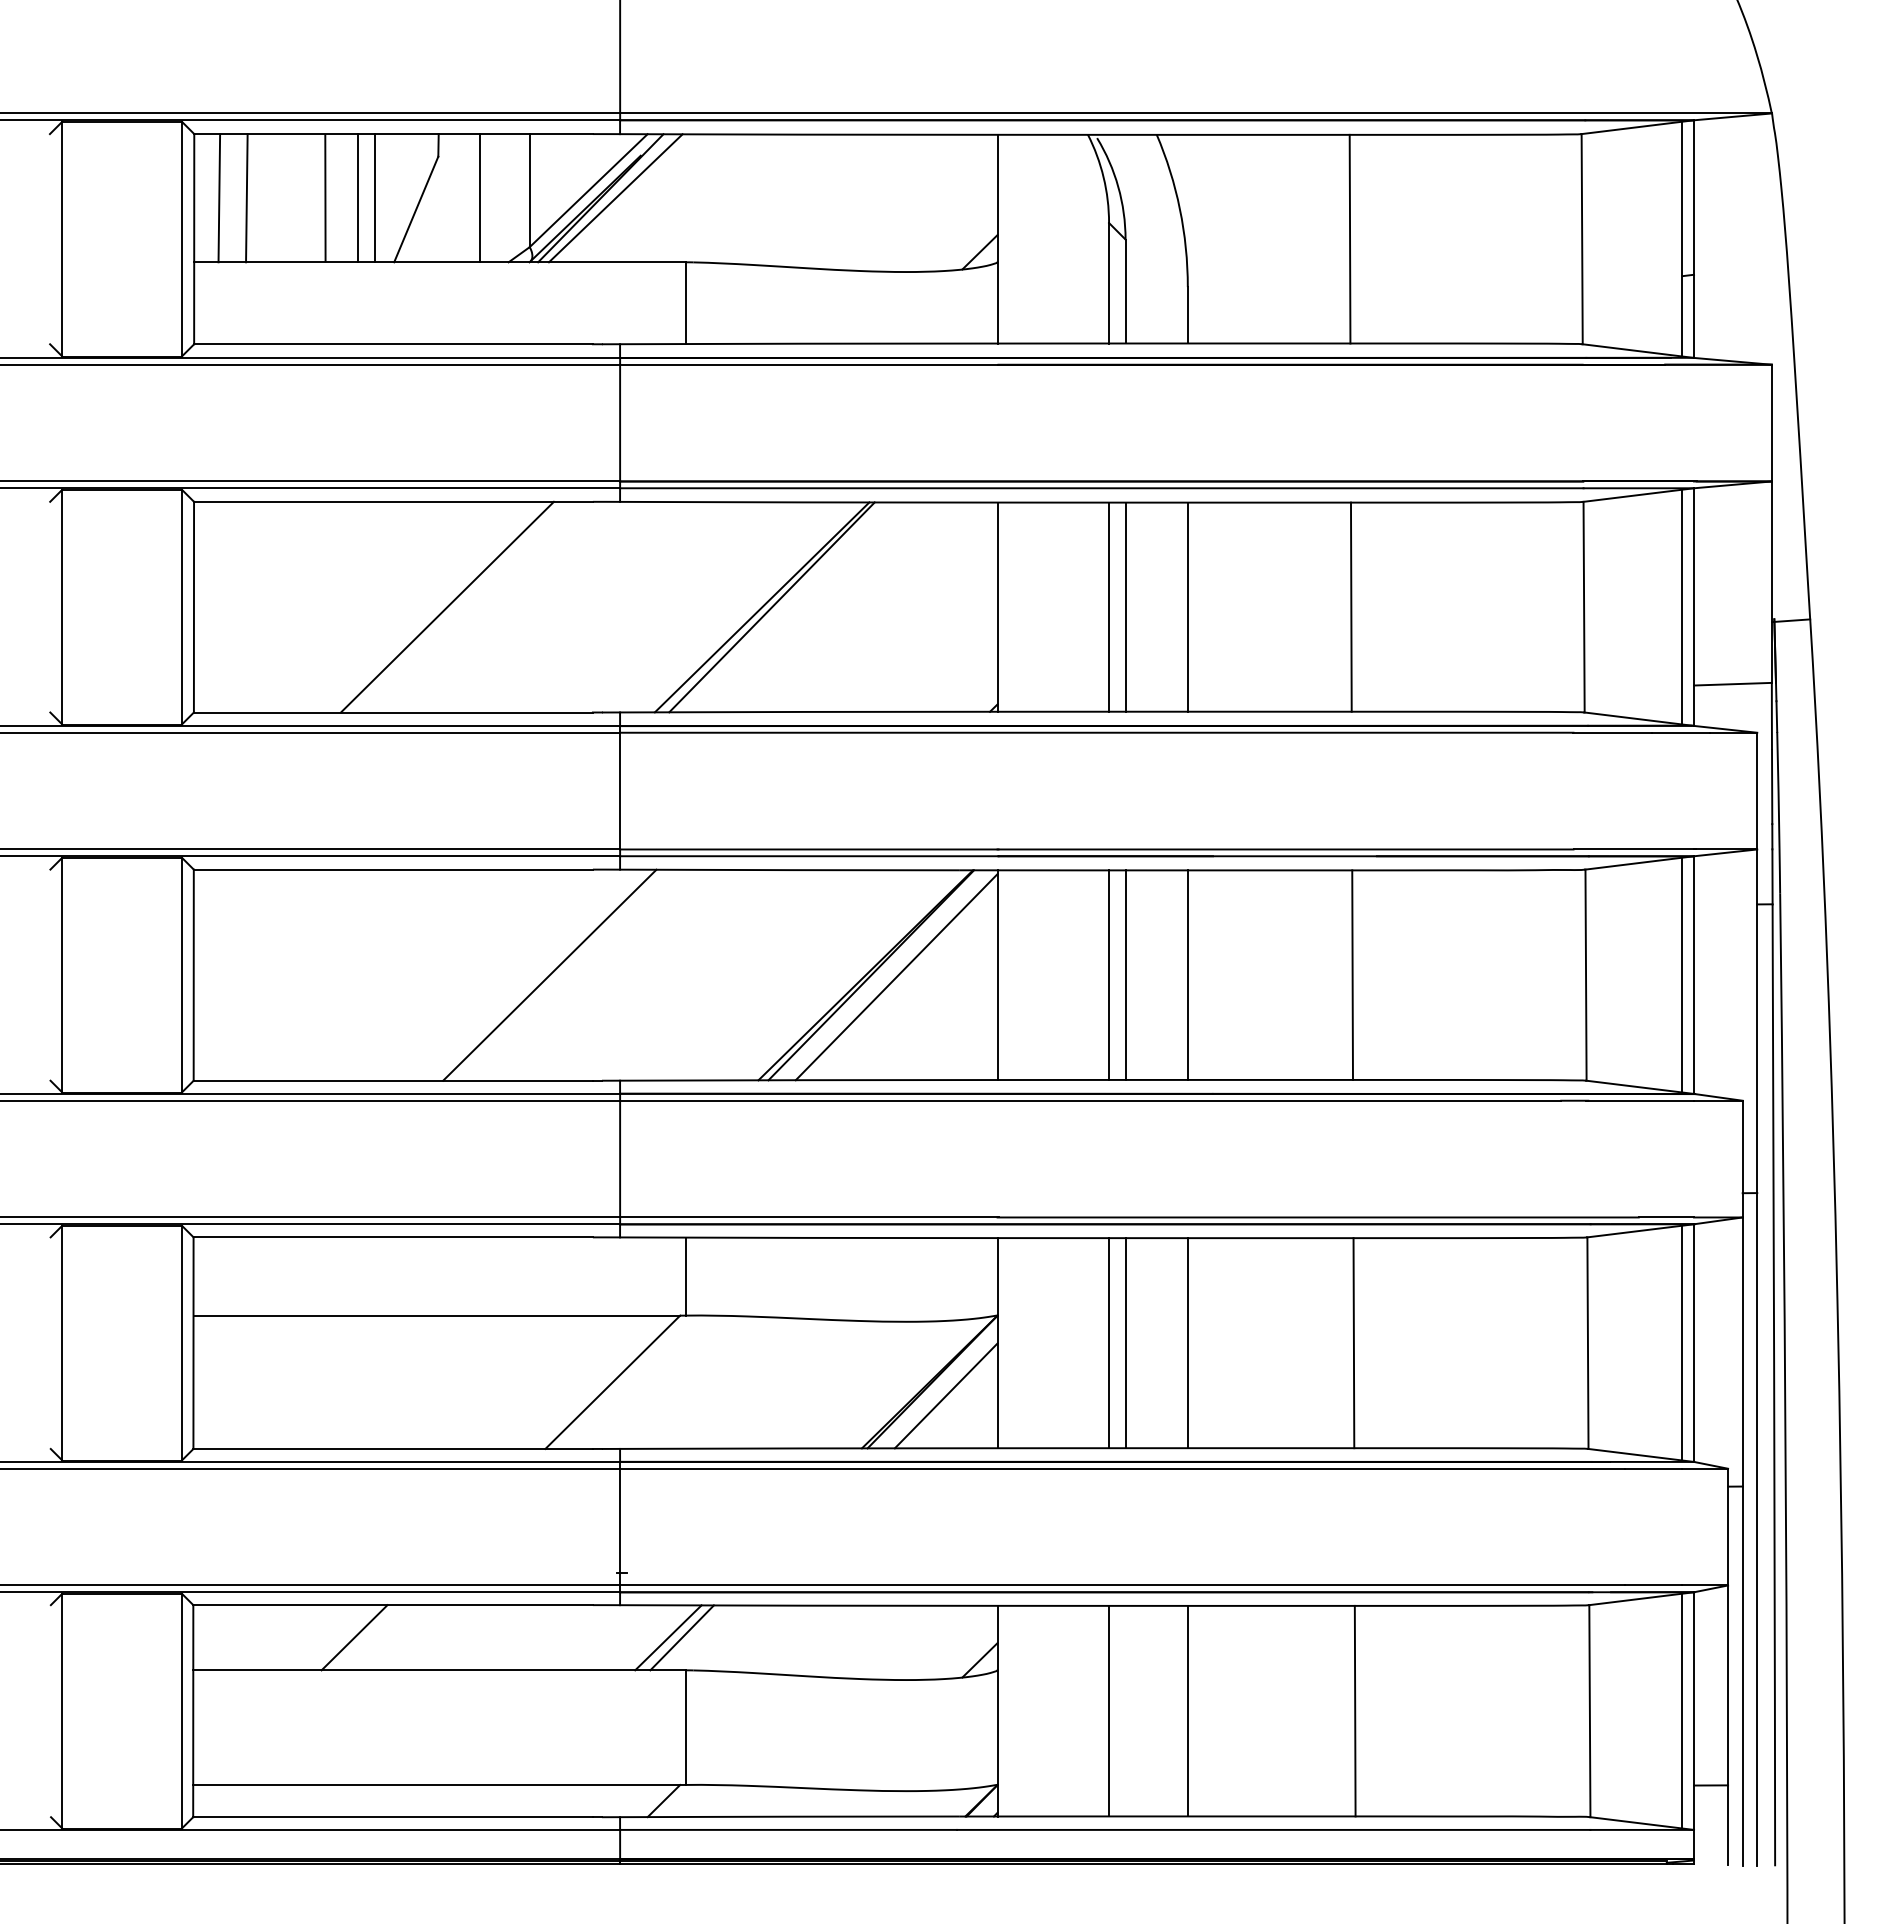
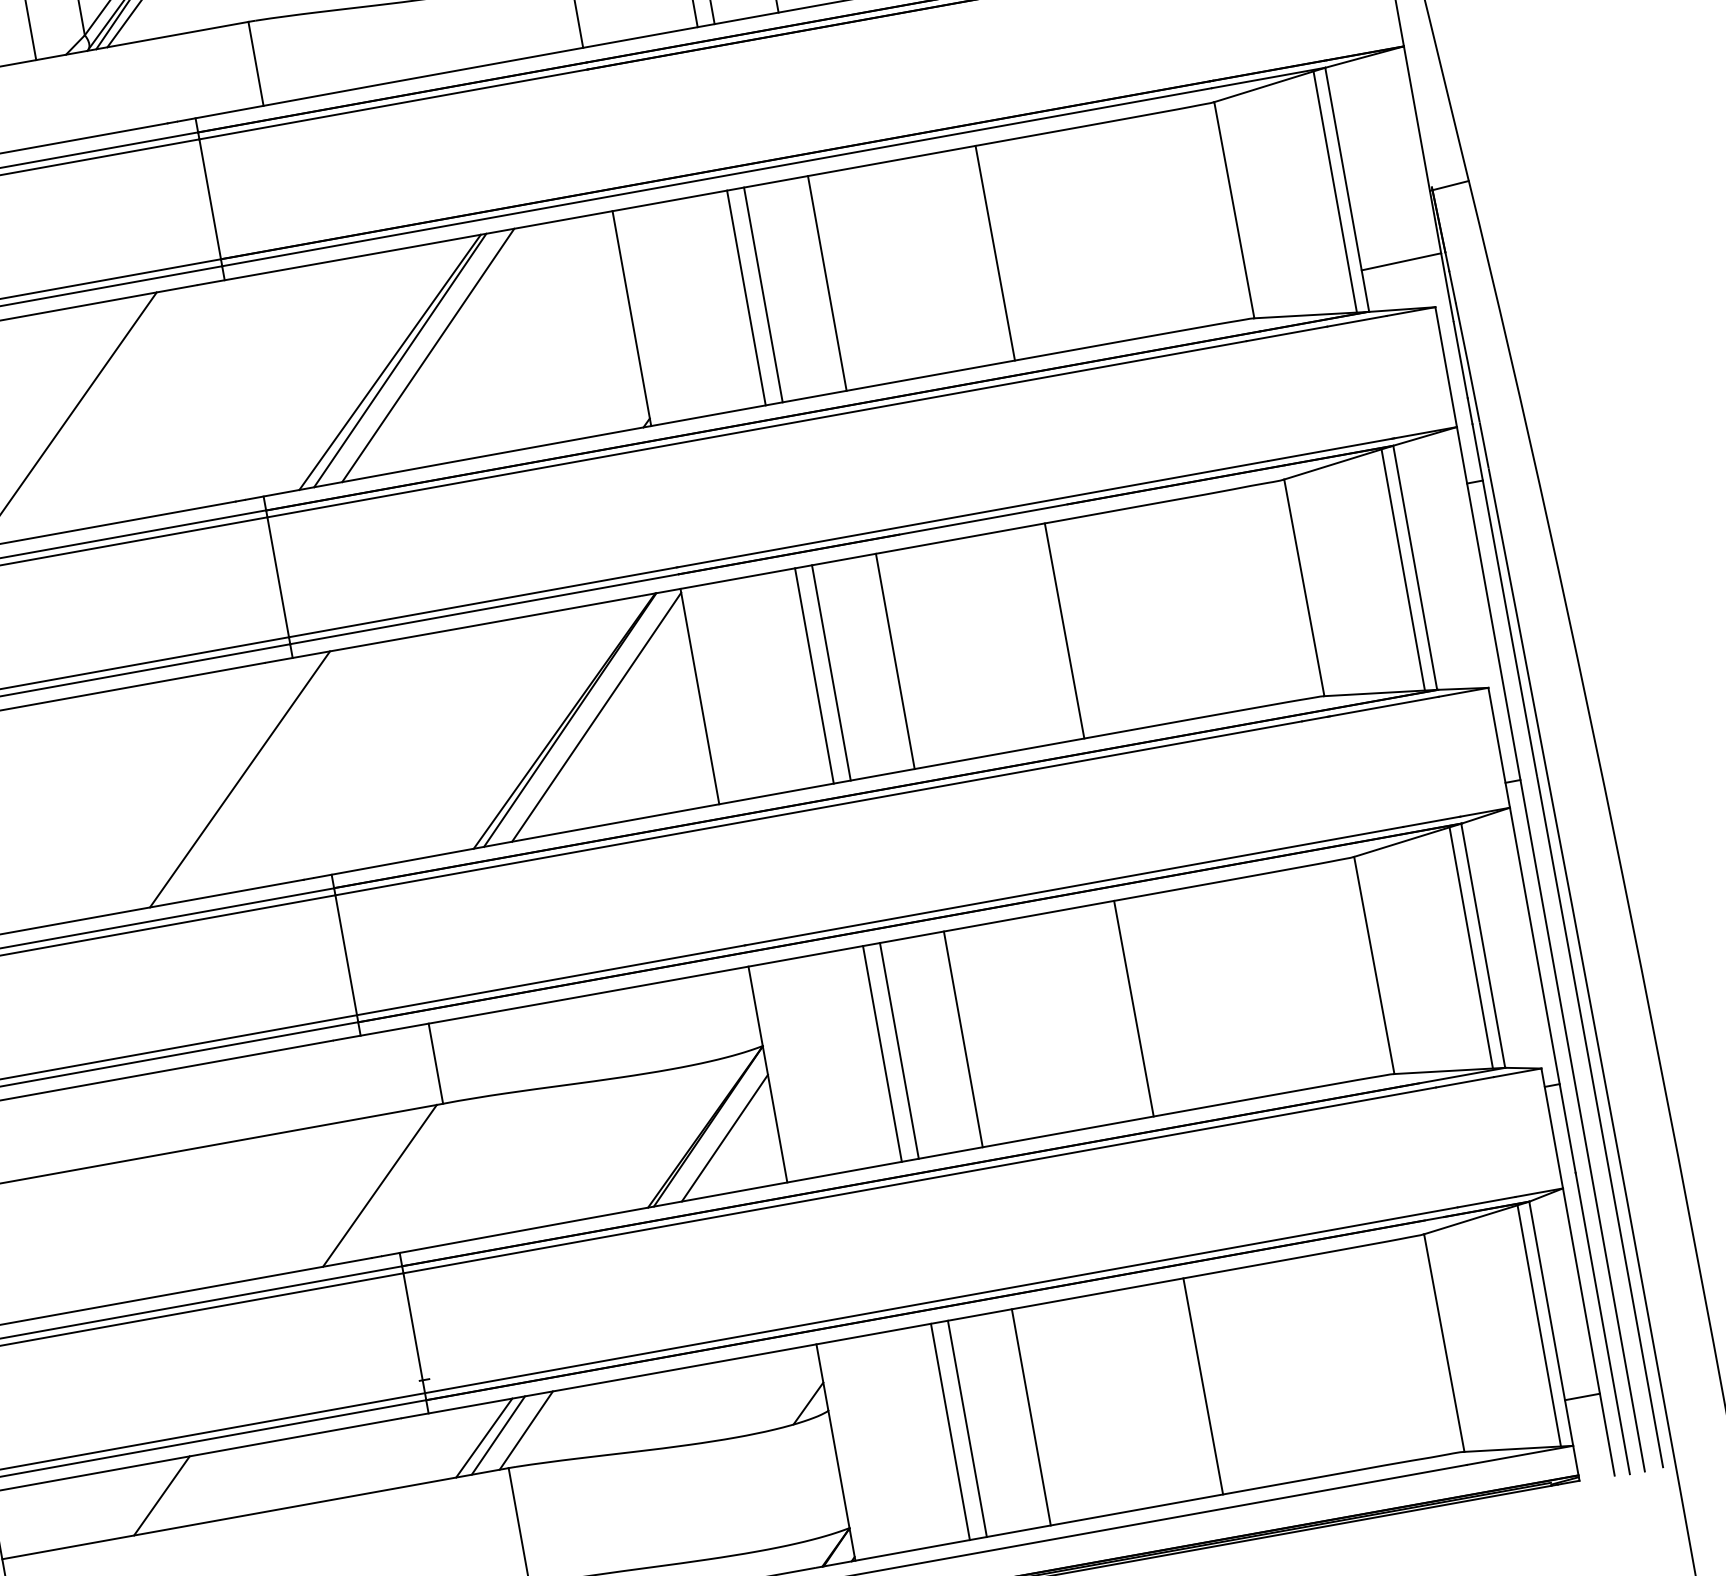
line: (798, 607) -> (427, 355), added
line: (709, 1637) -> (526, 1430), added
line: (1125, 1710) -> (967, 1428), added

